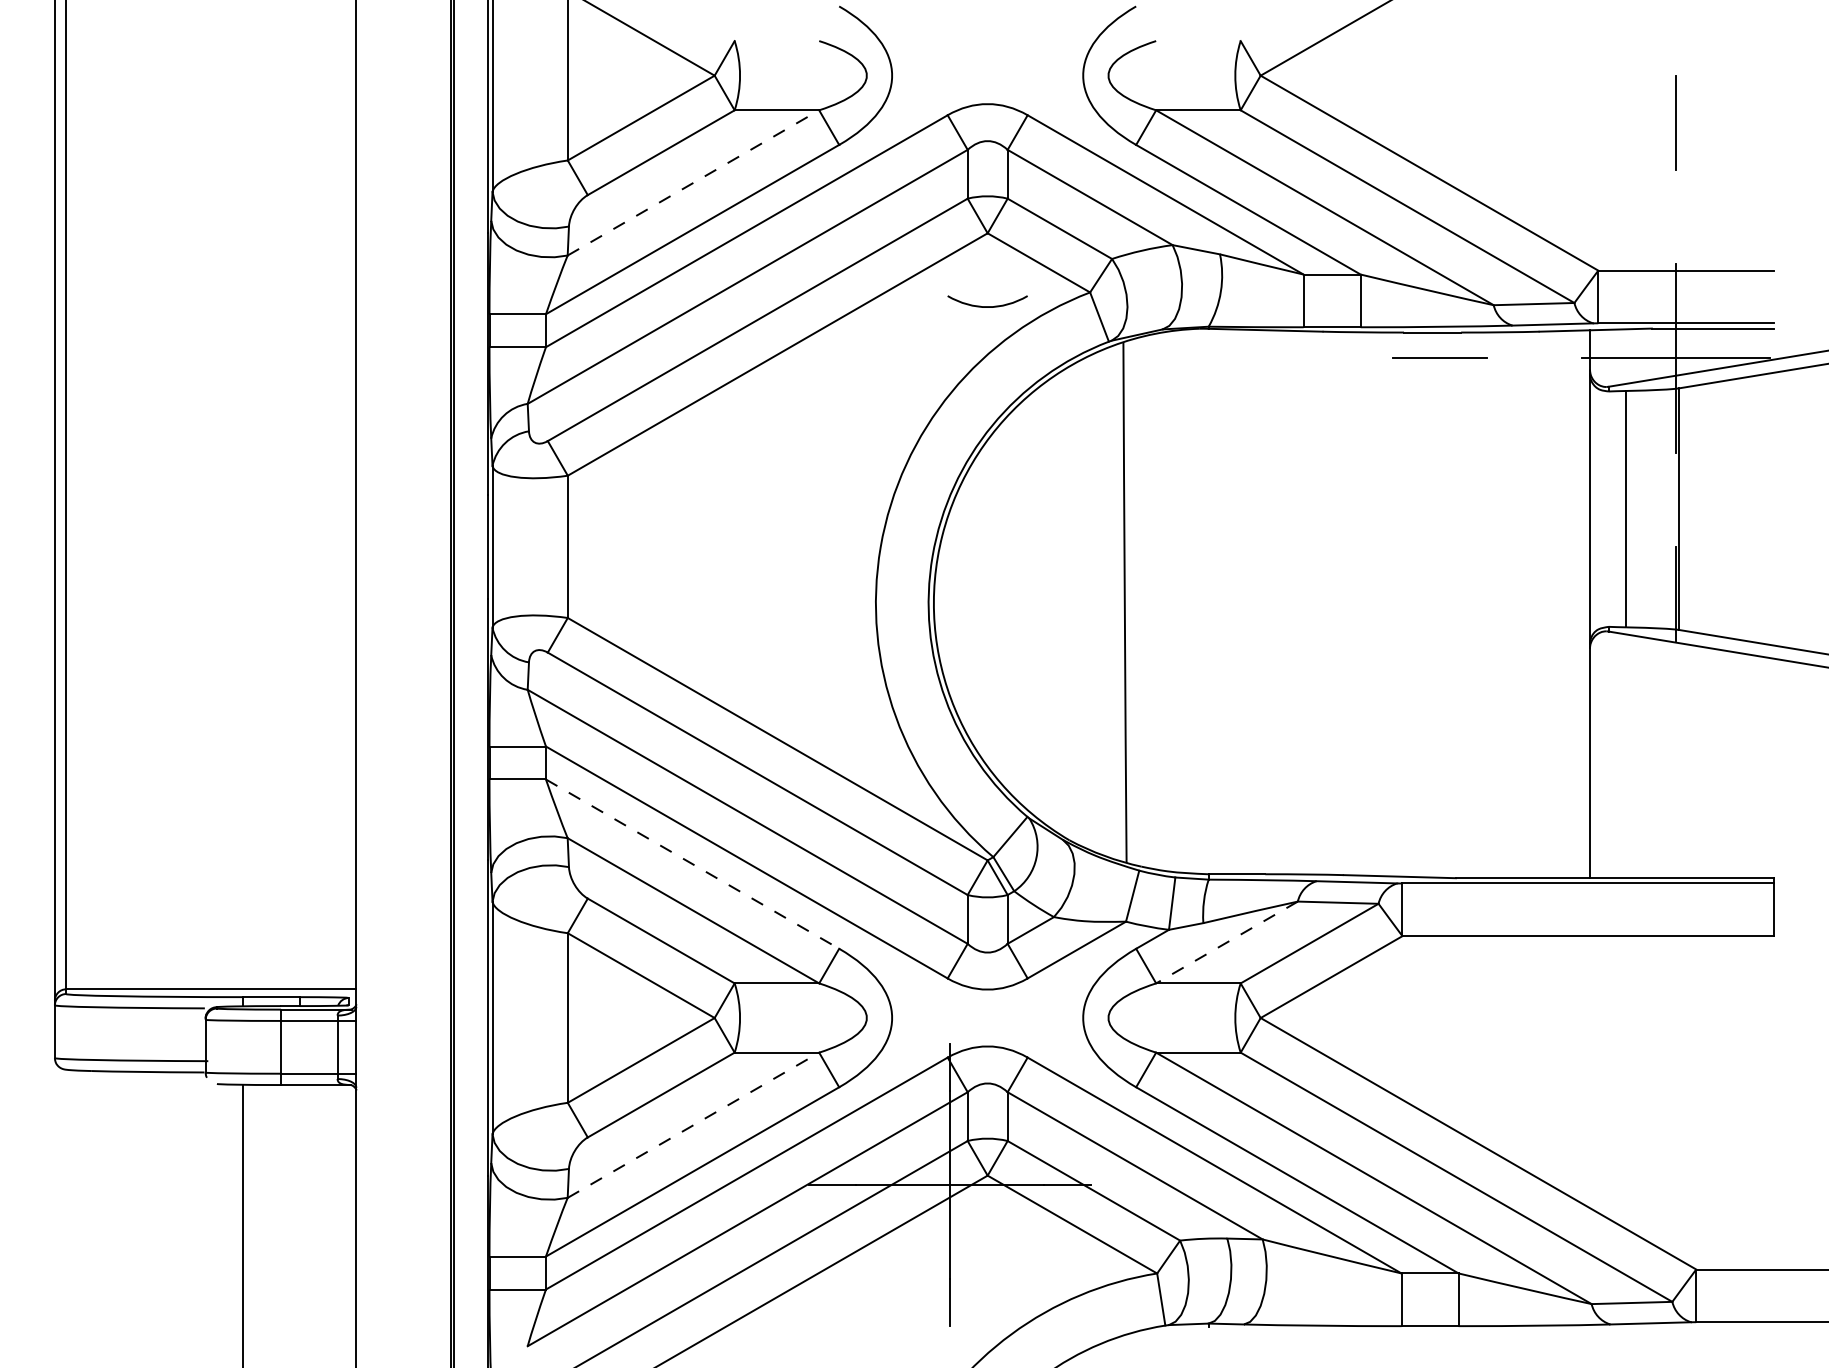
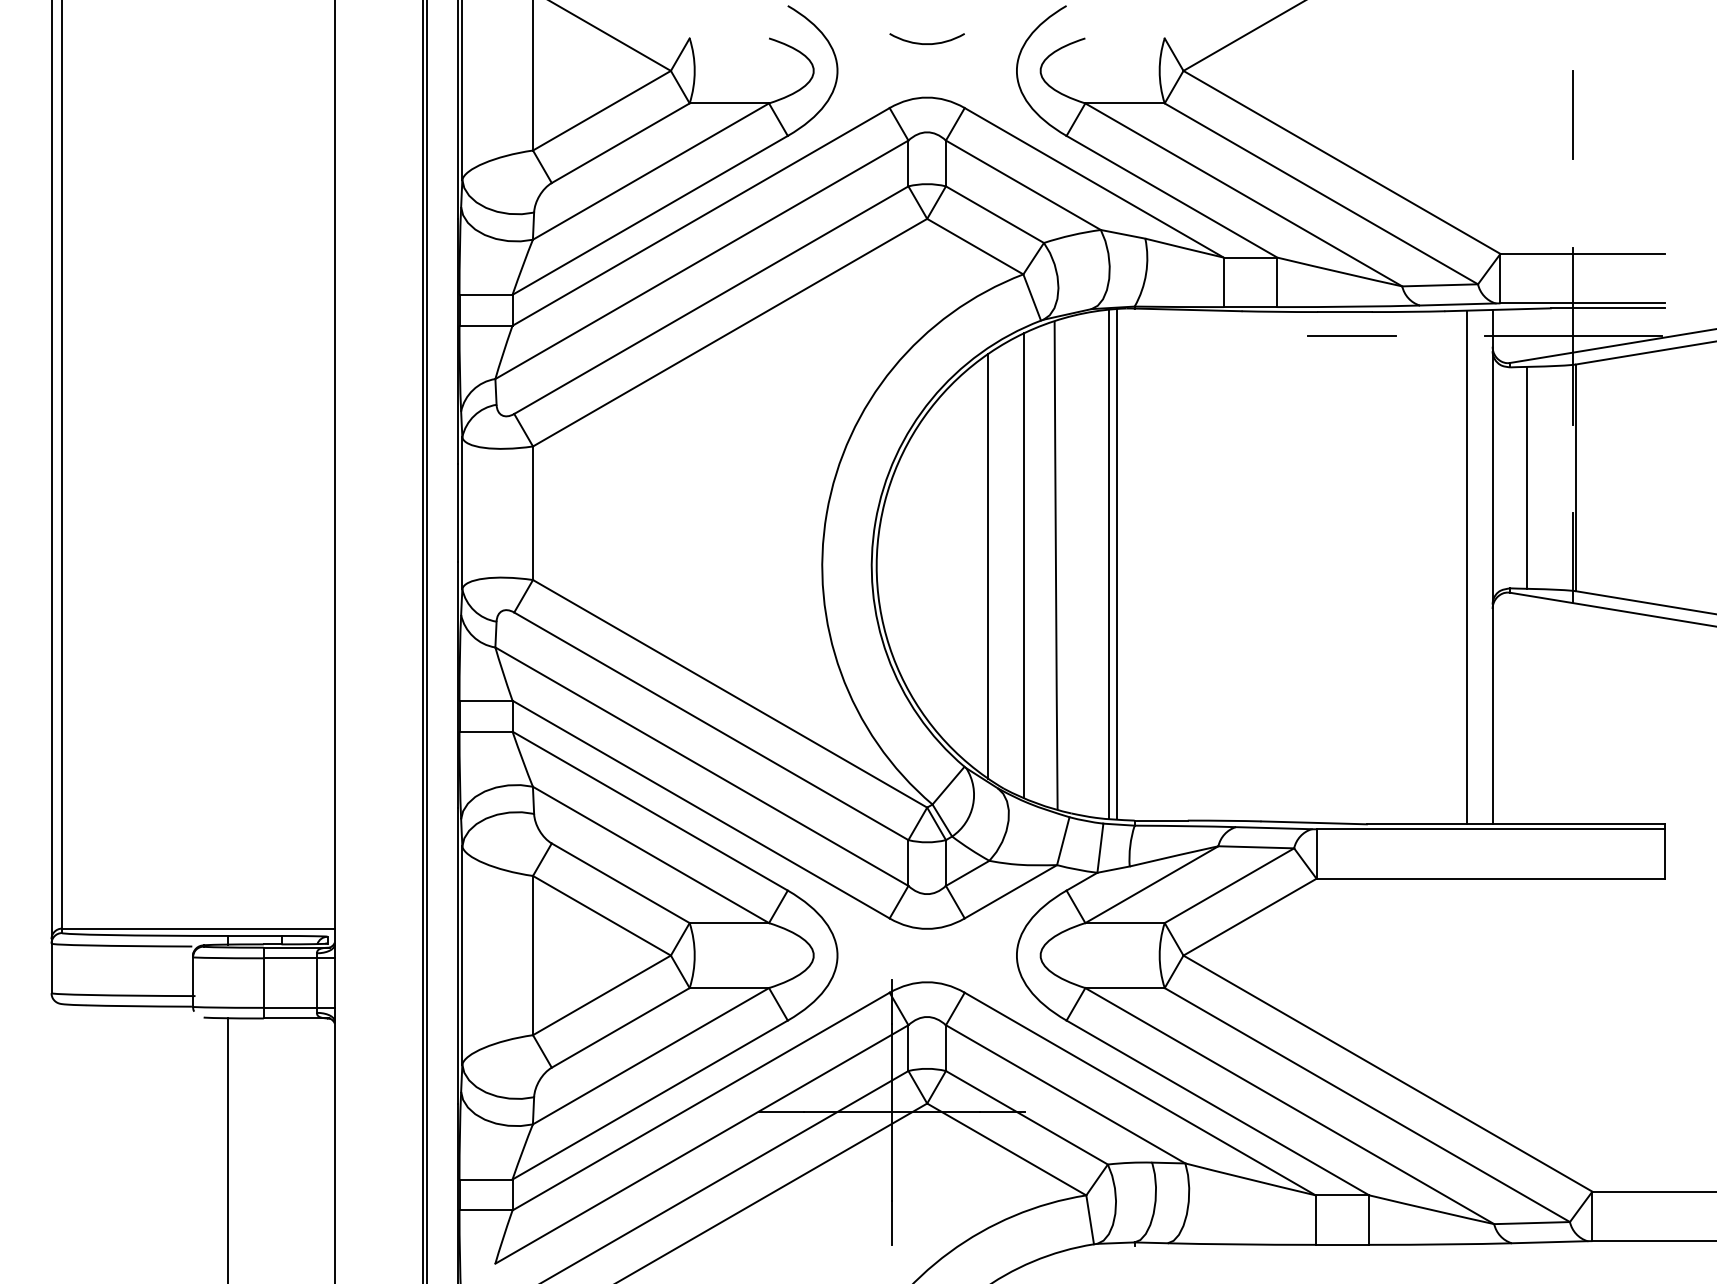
line: (694, 182) -> (651, 171), dashed -> solid
curve: (986, 306) -> (926, 43), moved
line: (1181, 600) -> (1109, 563), added
line: (1189, 600) -> (1116, 563), added
line: (1052, 602) -> (988, 565), added
line: (1090, 602) -> (1023, 565), added
line: (1563, 604) -> (1467, 567), added
line: (692, 864) -> (650, 811), dashed -> solid
line: (1226, 942) -> (1151, 884), dashed -> solid
line: (694, 1125) -> (651, 1056), dashed -> solid

